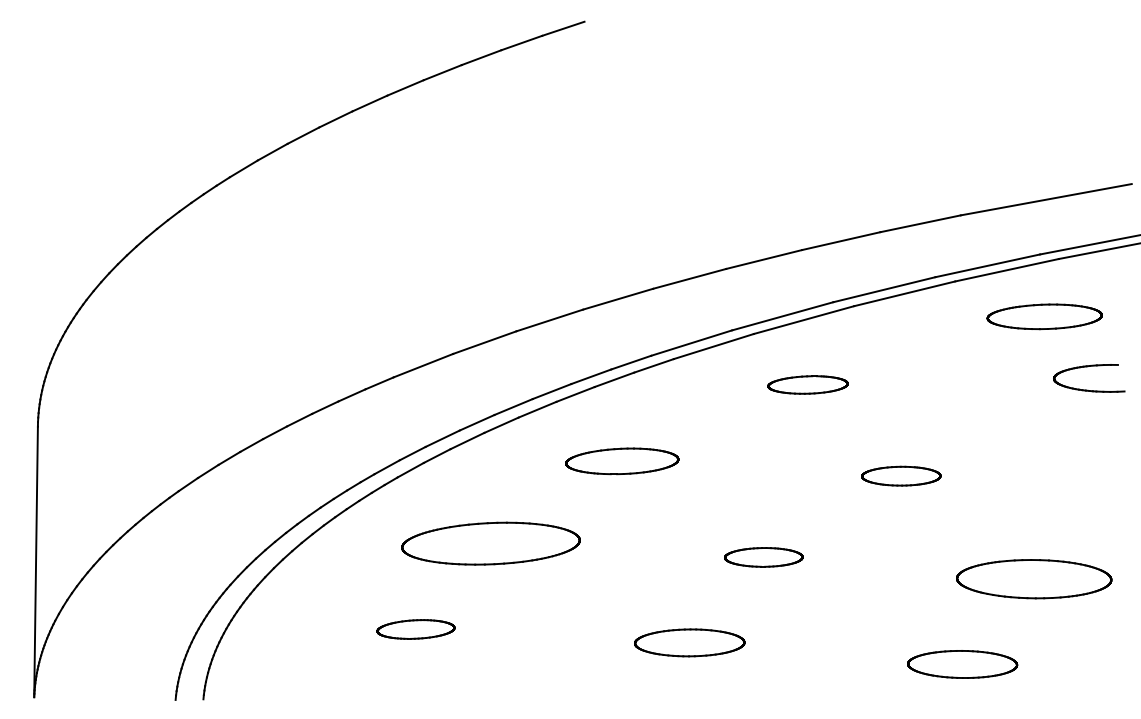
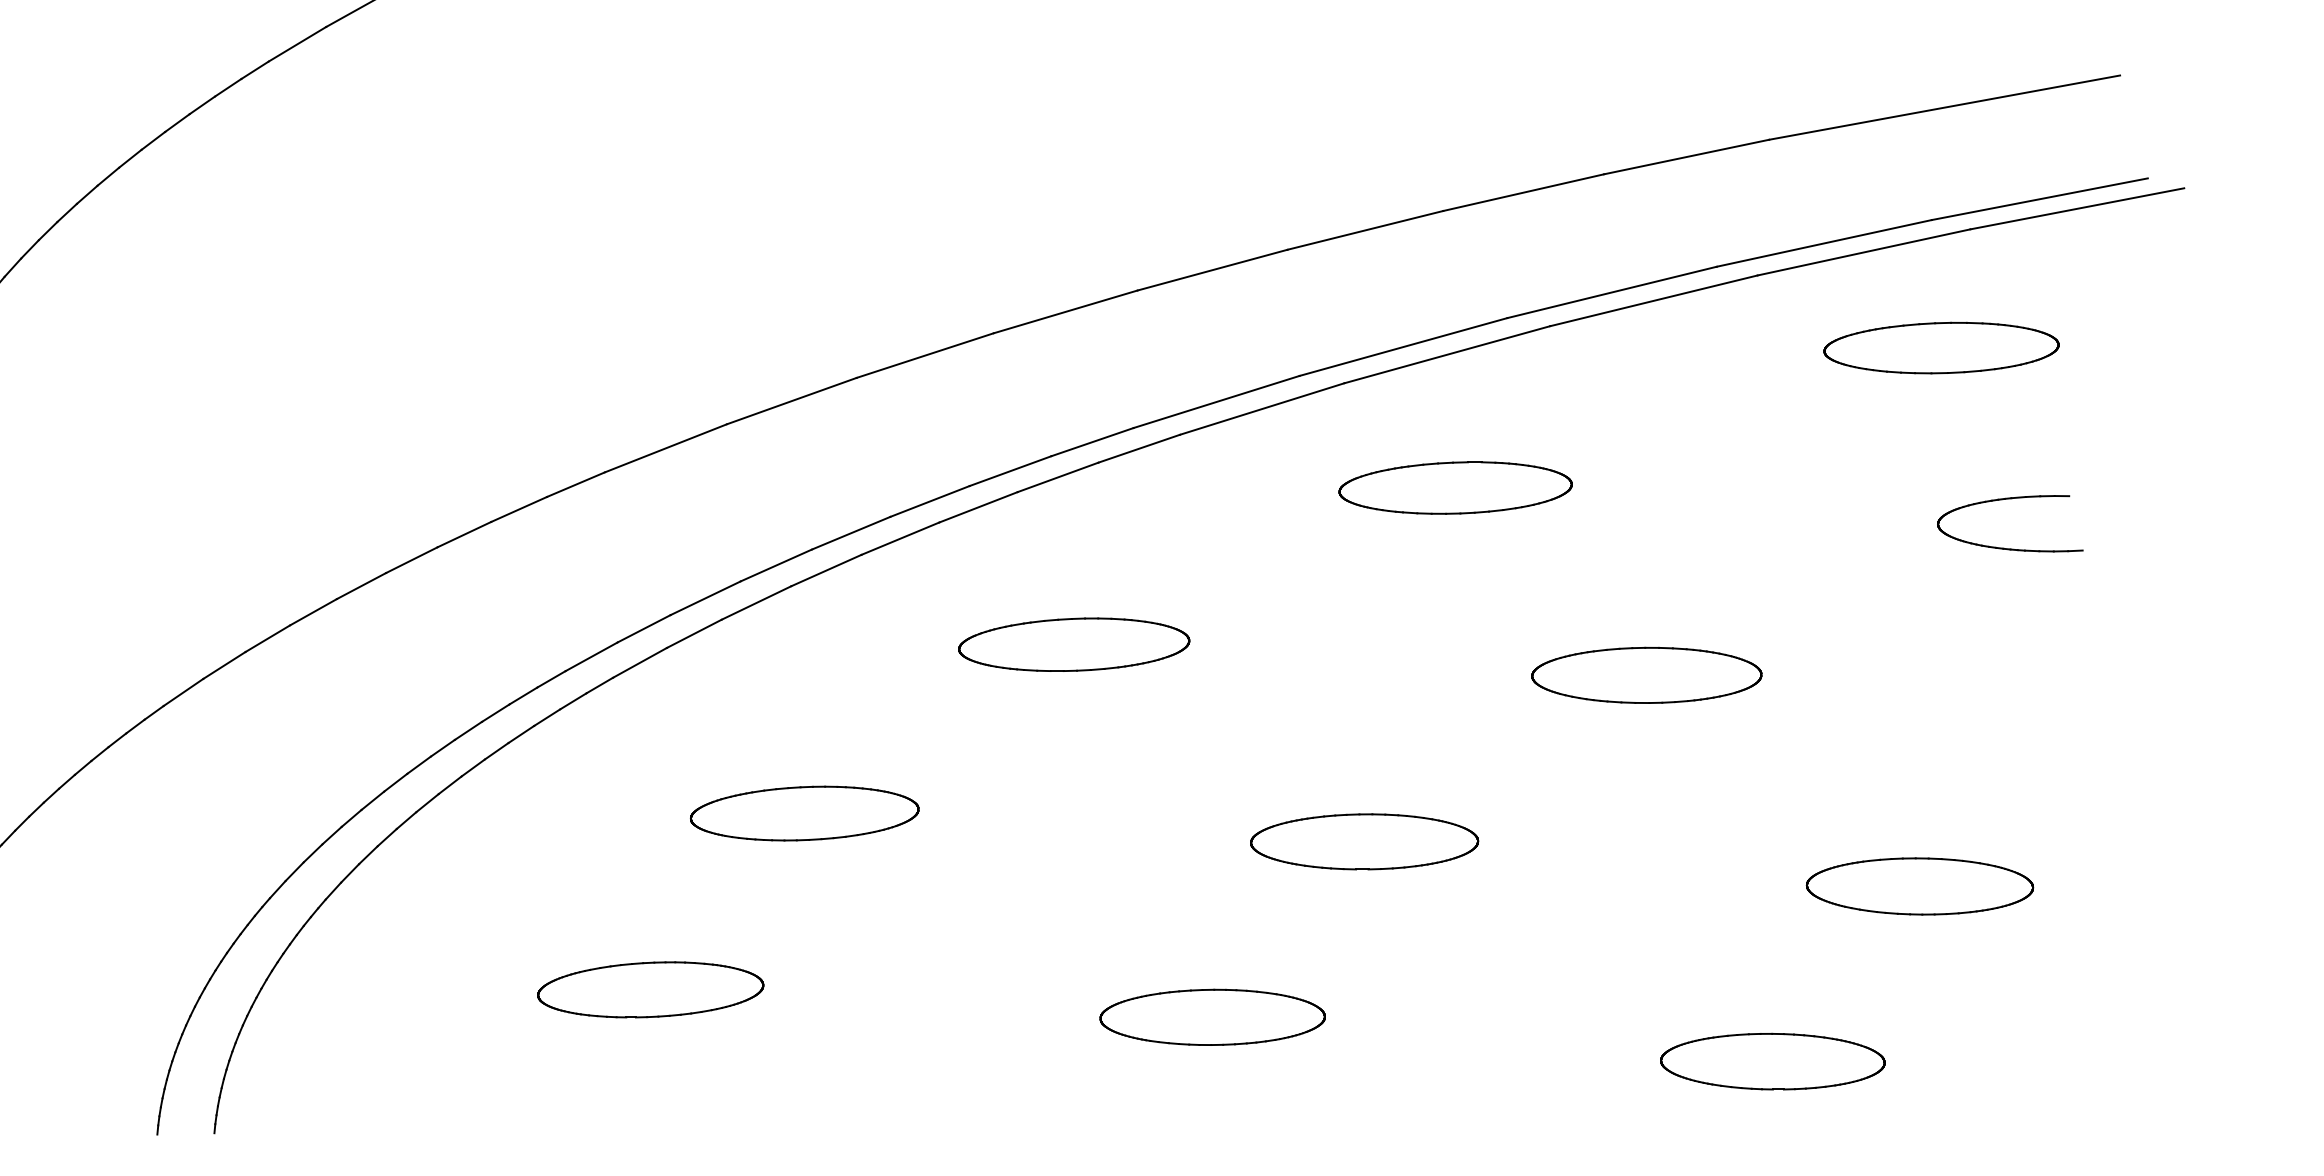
part: (1087, 367) -> (2006, 501), moved
part: (807, 384) -> (1454, 486), size x1.43
part: (901, 475) -> (1647, 673), size x1.43
part: (490, 543) -> (803, 813), size x0.62
part: (763, 557) -> (1364, 842), size x1.43
part: (1034, 578) -> (1920, 885), size x0.71
part: (415, 629) -> (649, 989), size x1.43

